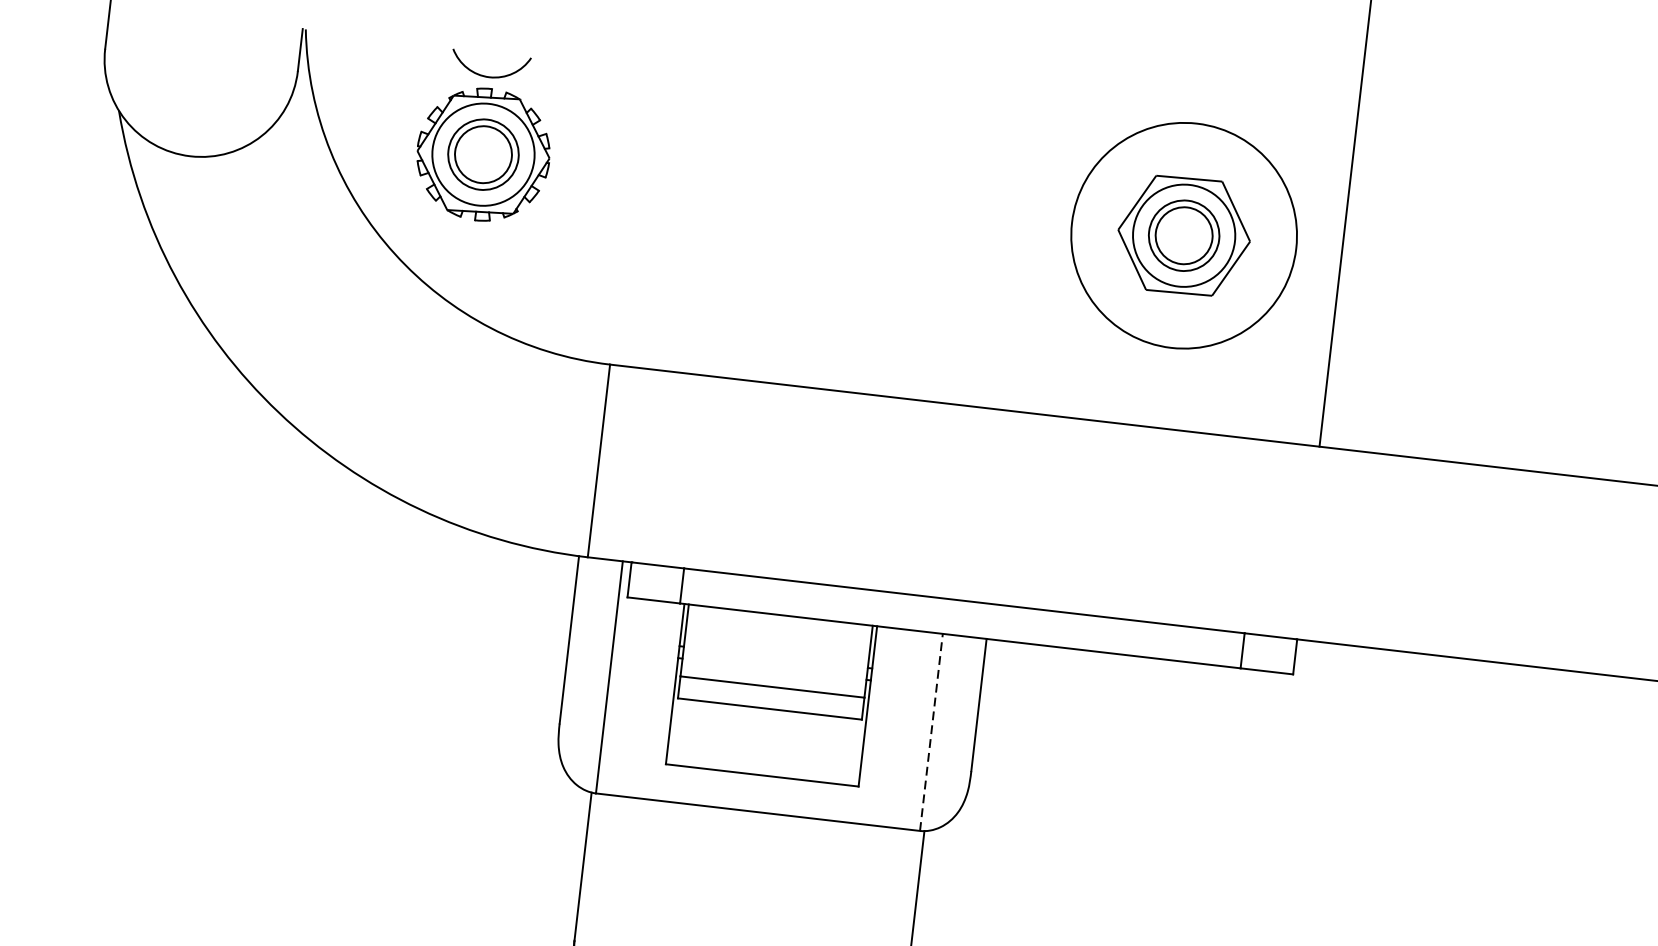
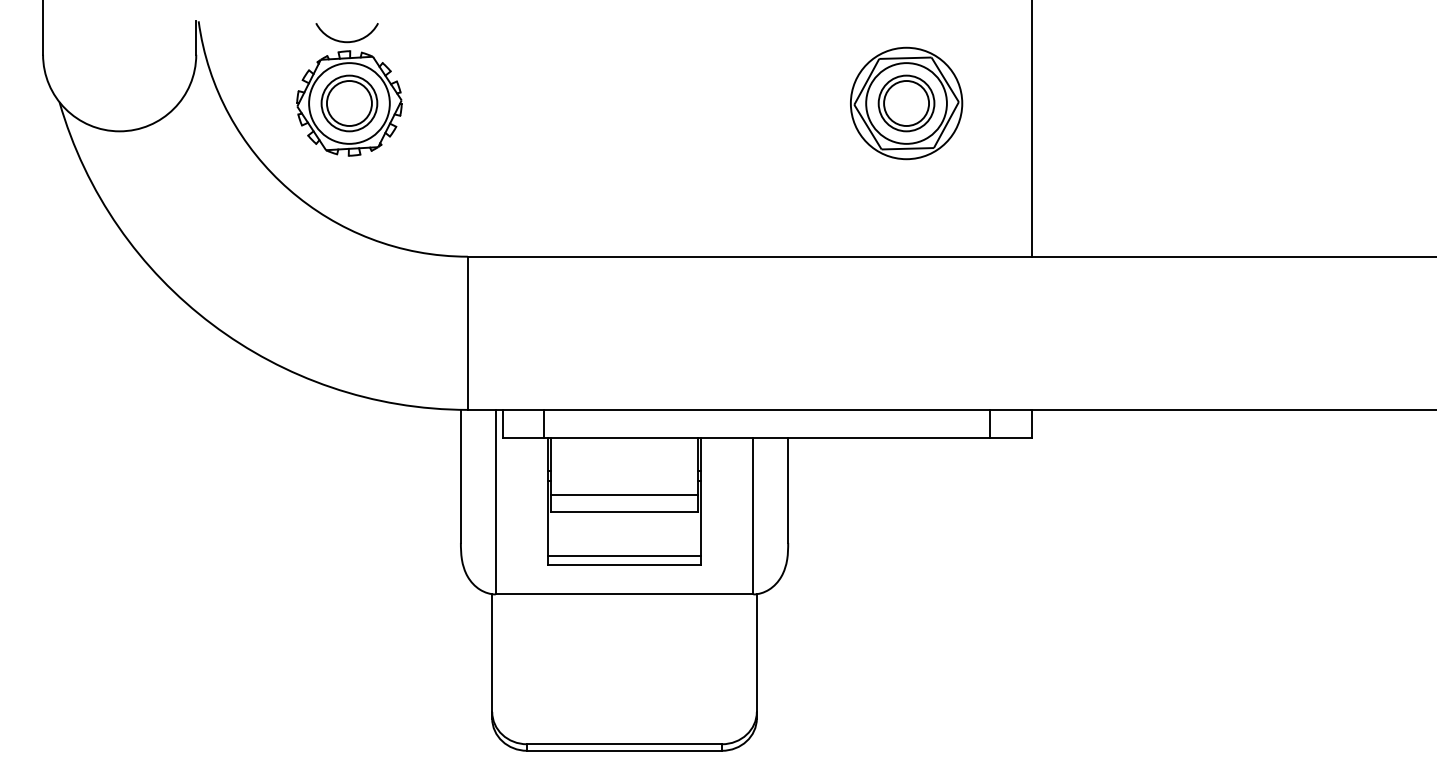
circle: (1184, 235) -> (906, 103), size x0.62
line: (931, 731) -> (753, 515), dashed -> solid
line: (763, 763) -> (624, 555), added

